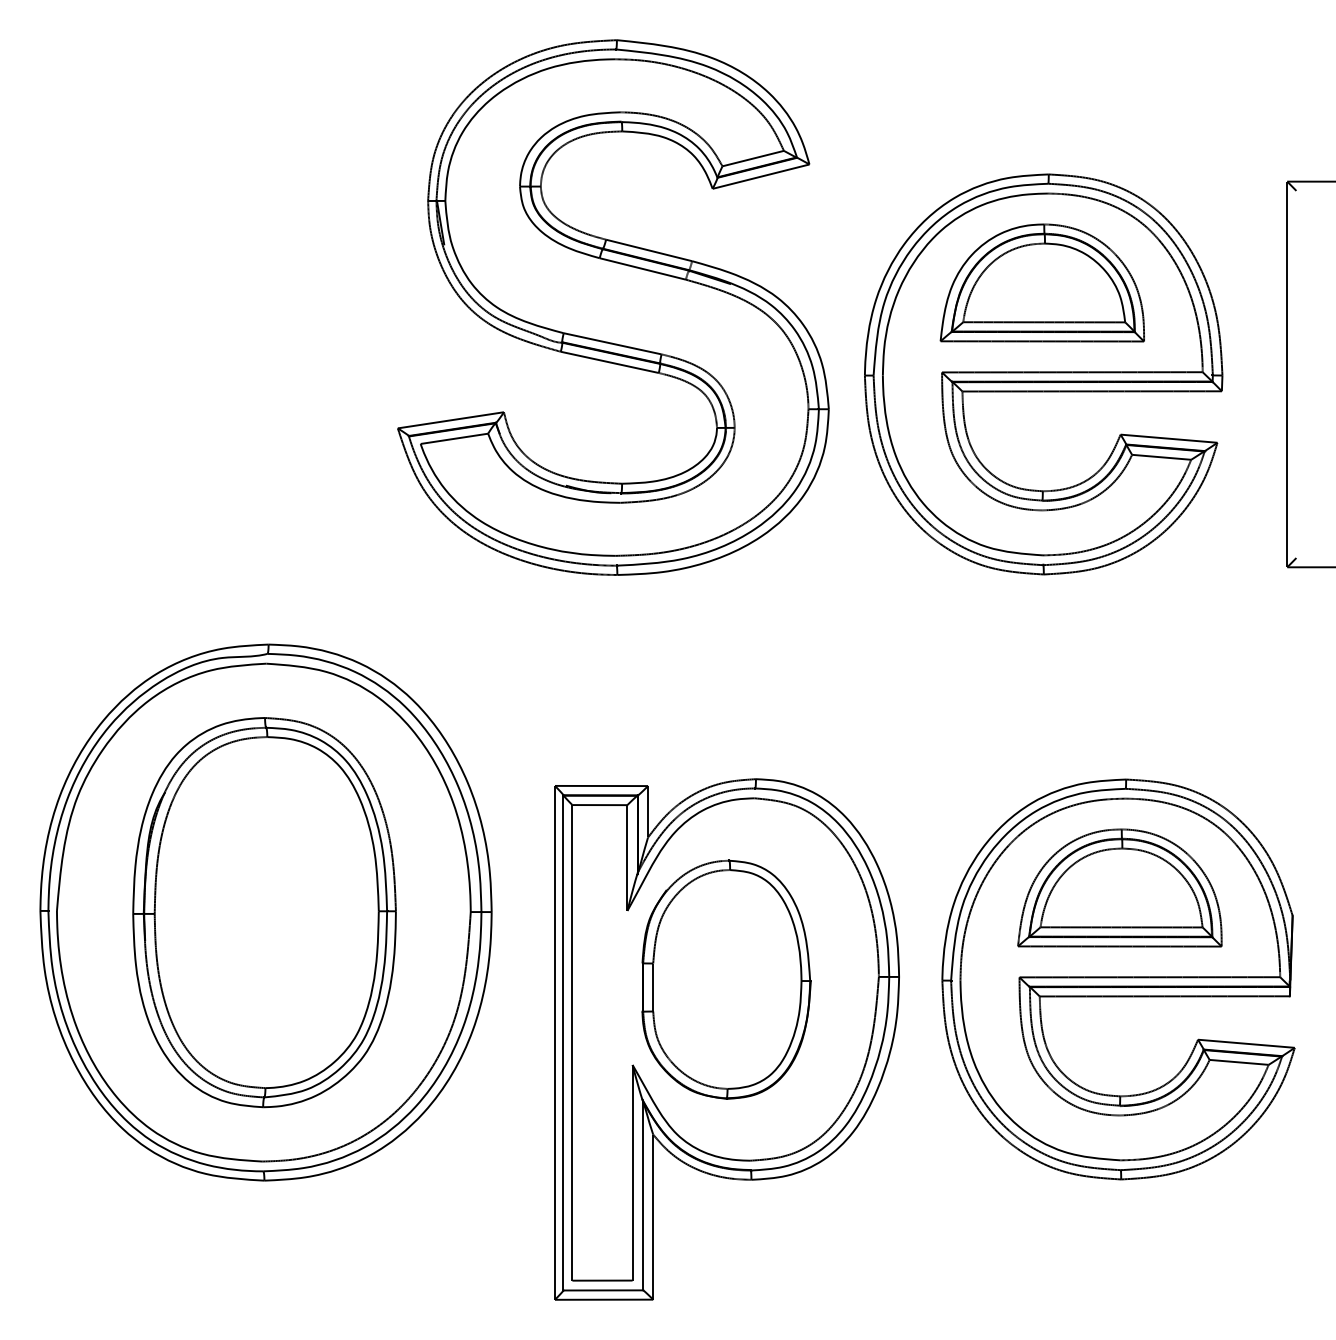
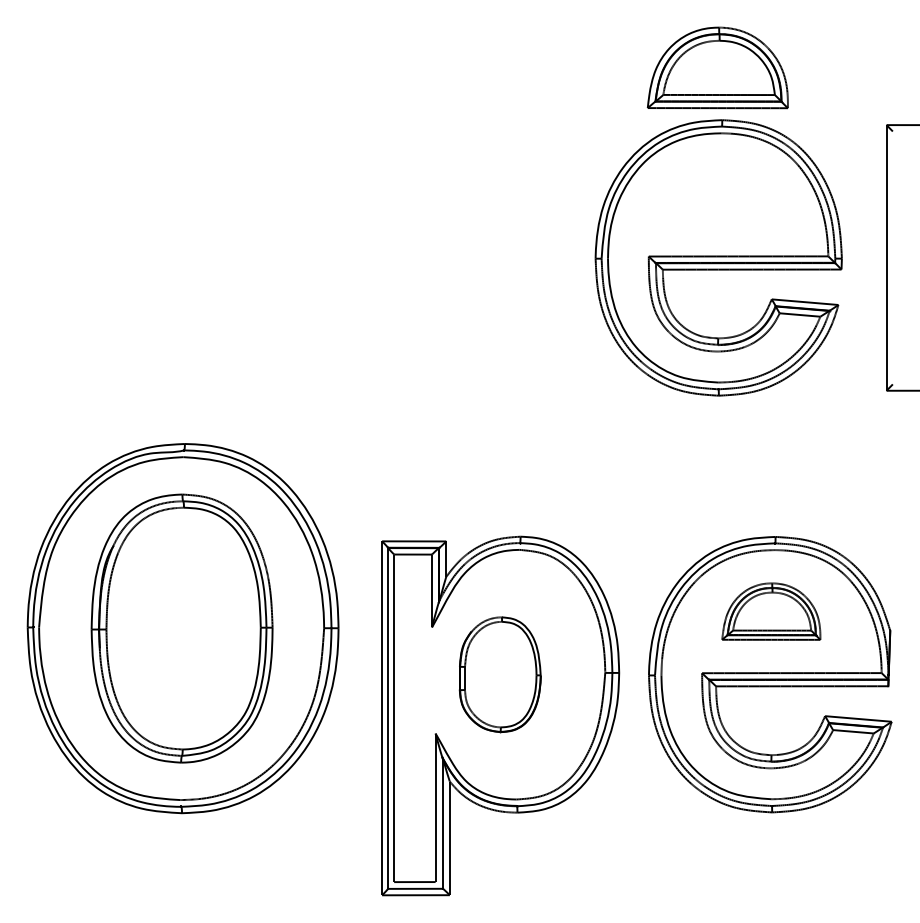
part: (1041, 282) -> (717, 67), moved
part: (613, 307) -> (422, 211), removed
part: (1120, 887) -> (771, 611), size x0.7
part: (726, 979) -> (500, 674), size x0.7

